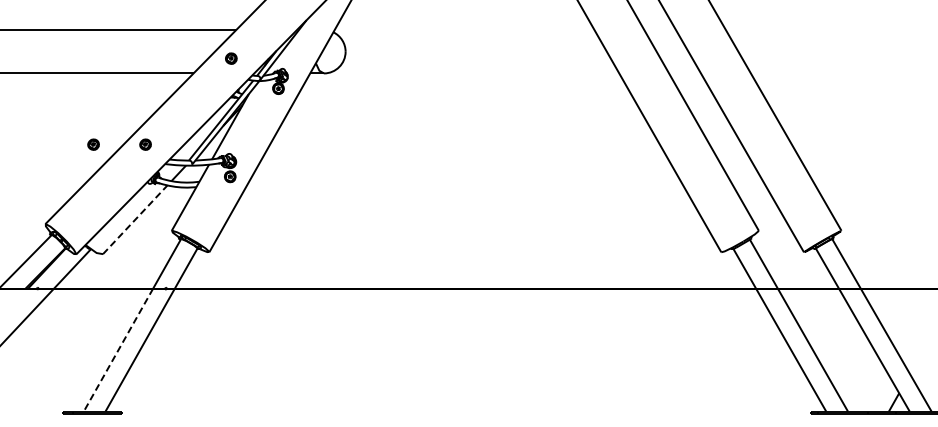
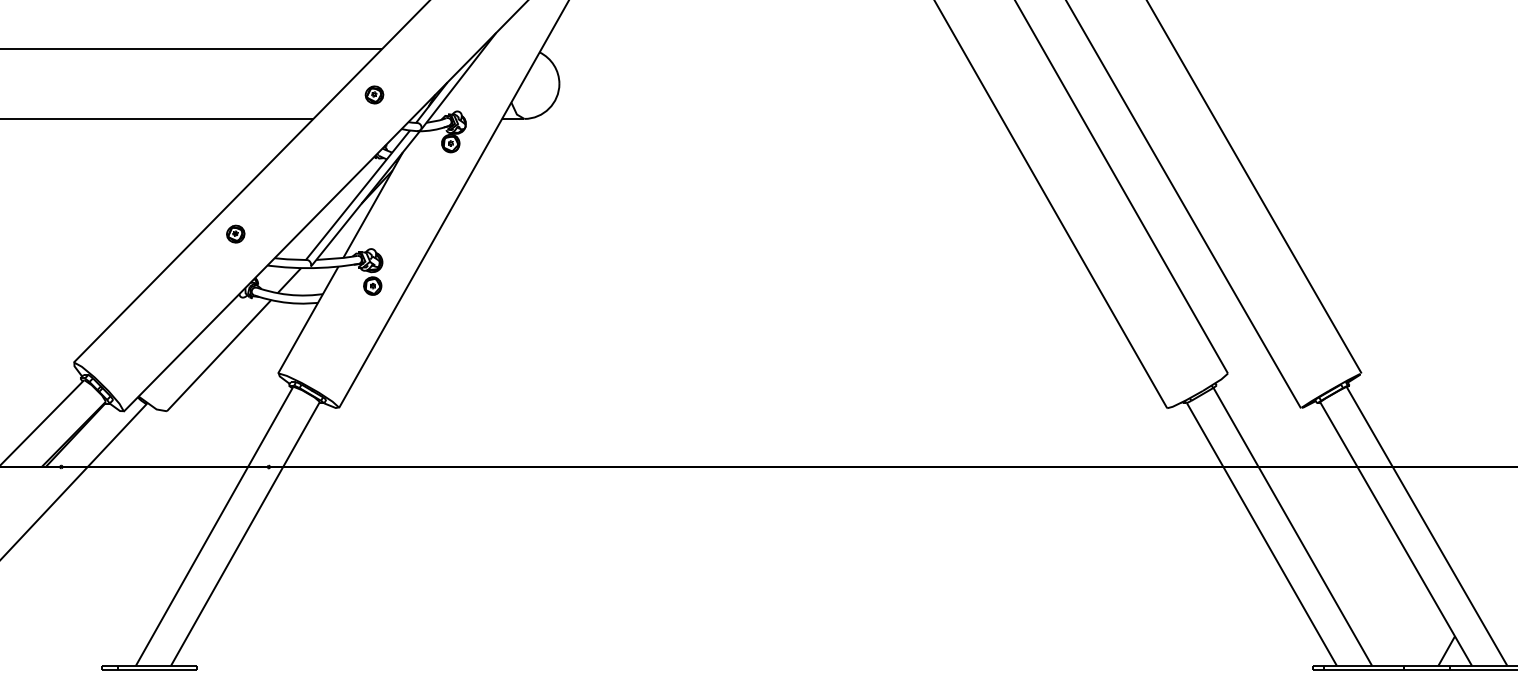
part: (93, 144) -> (151, 233), removed
line: (135, 219) -> (219, 355), dashed -> solid
line: (118, 350) -> (191, 567), dashed -> solid

